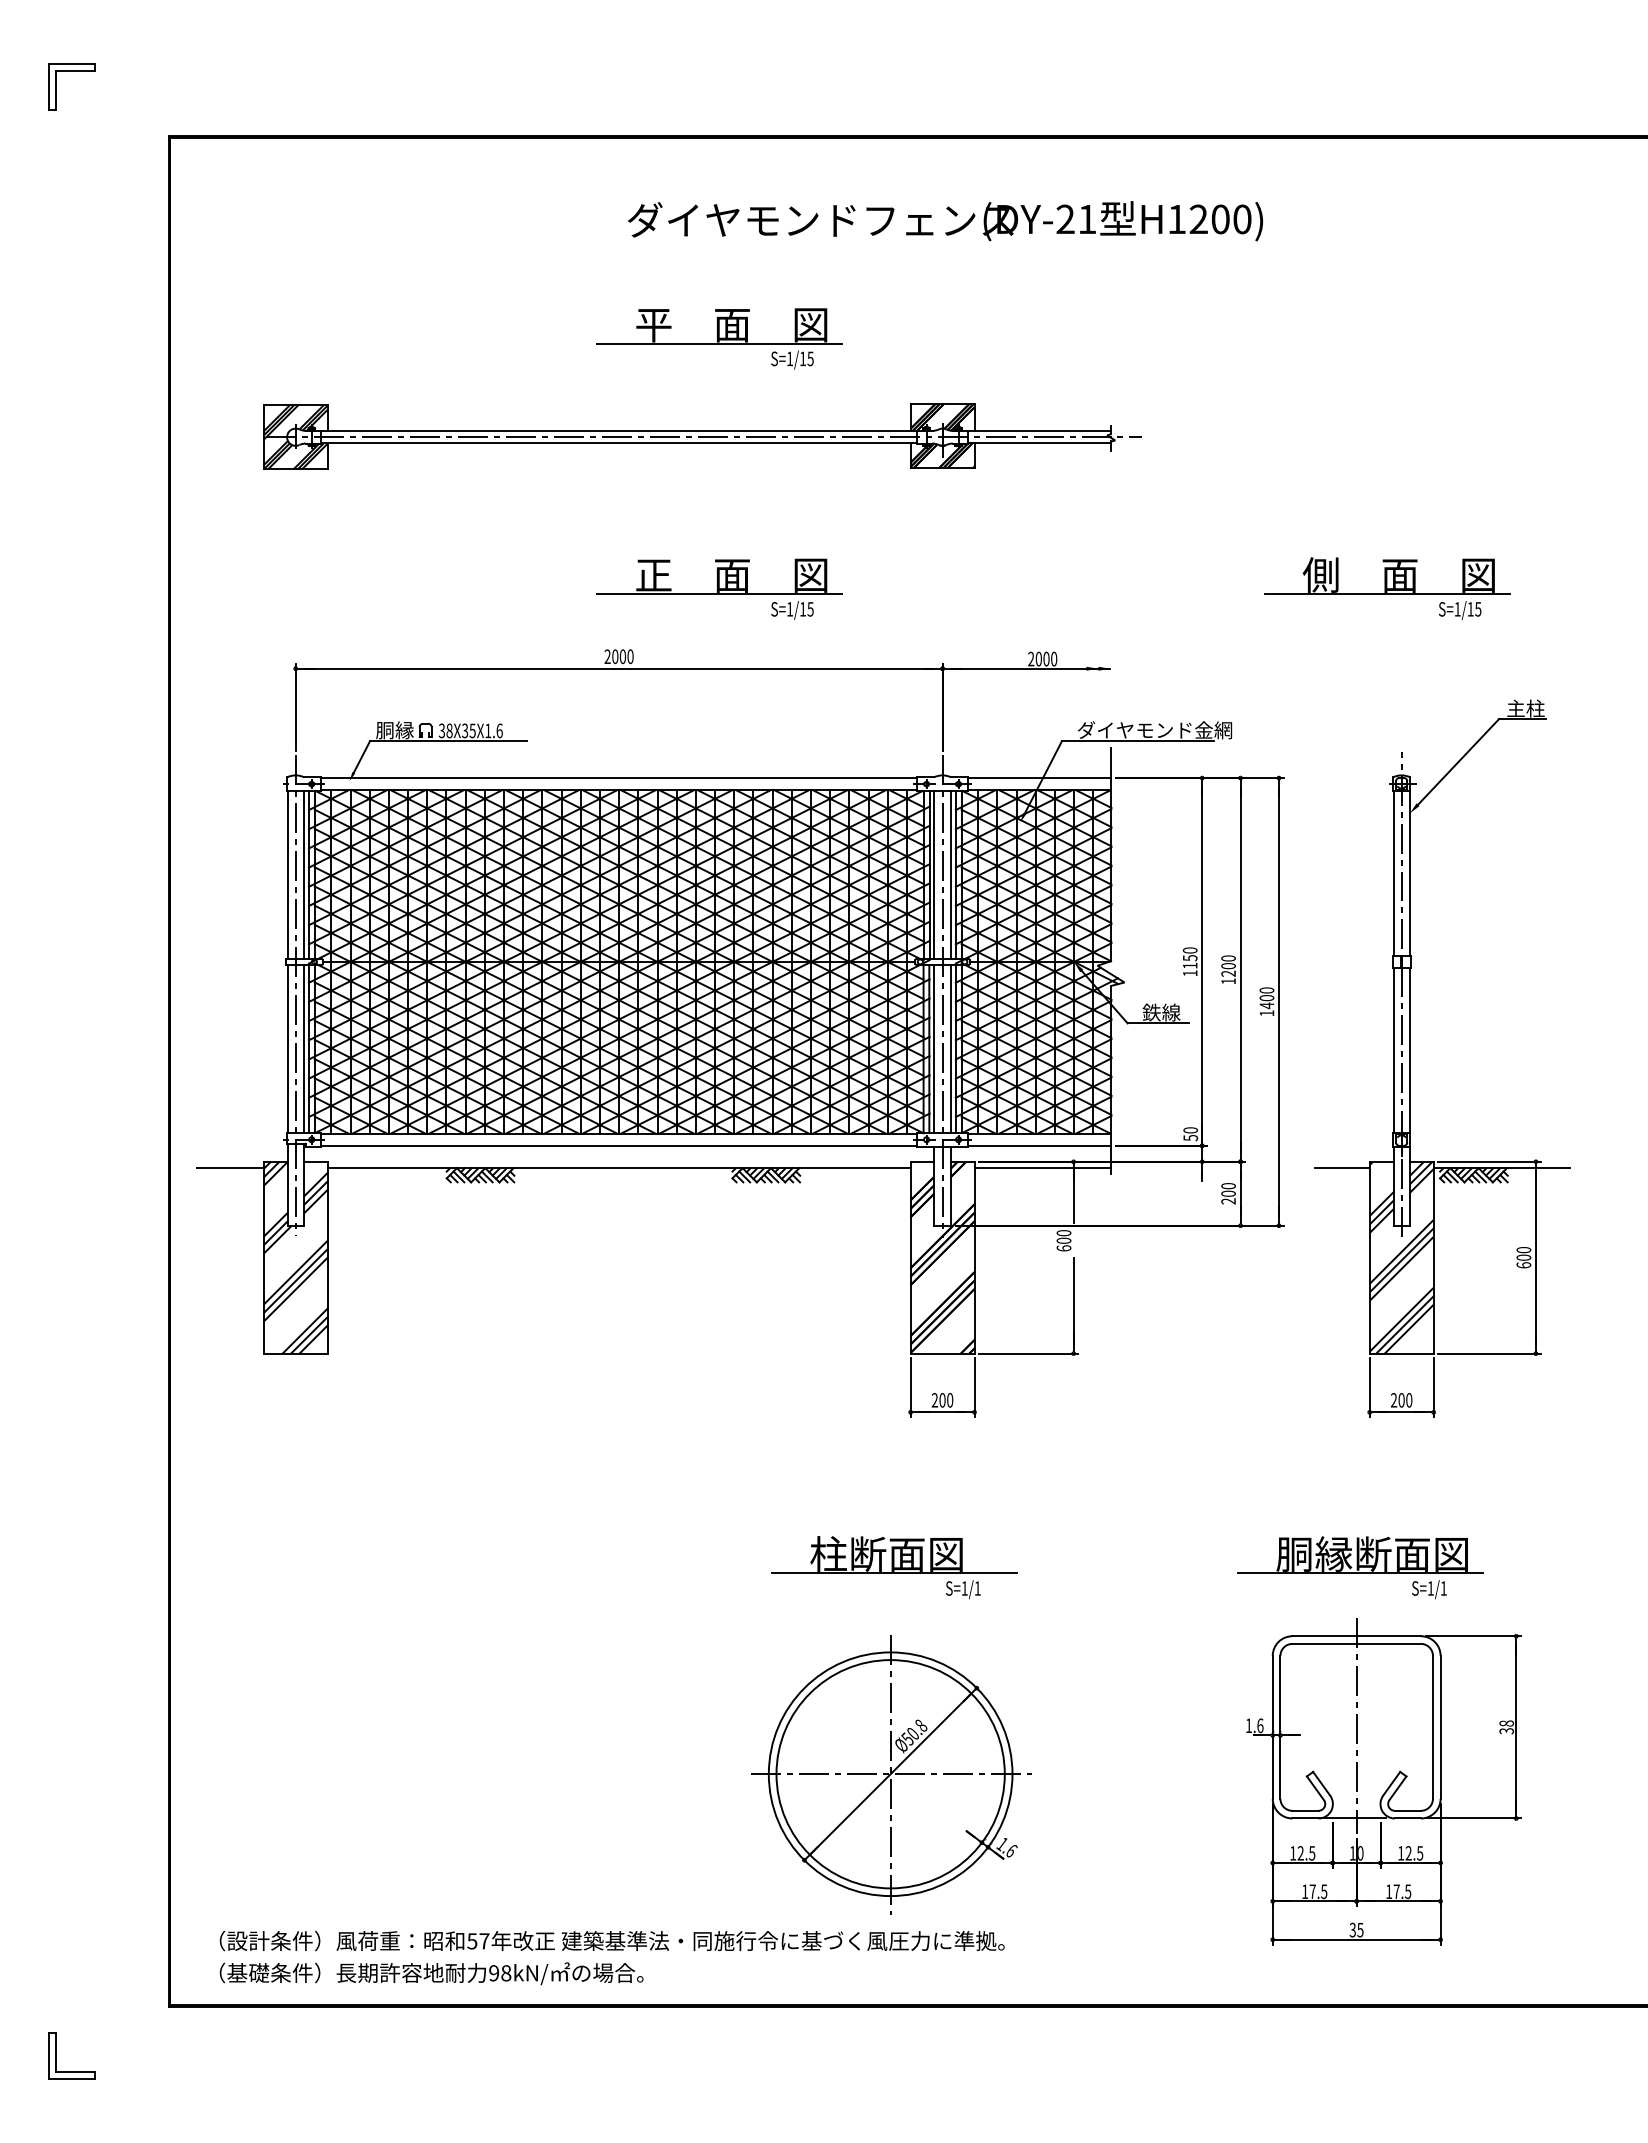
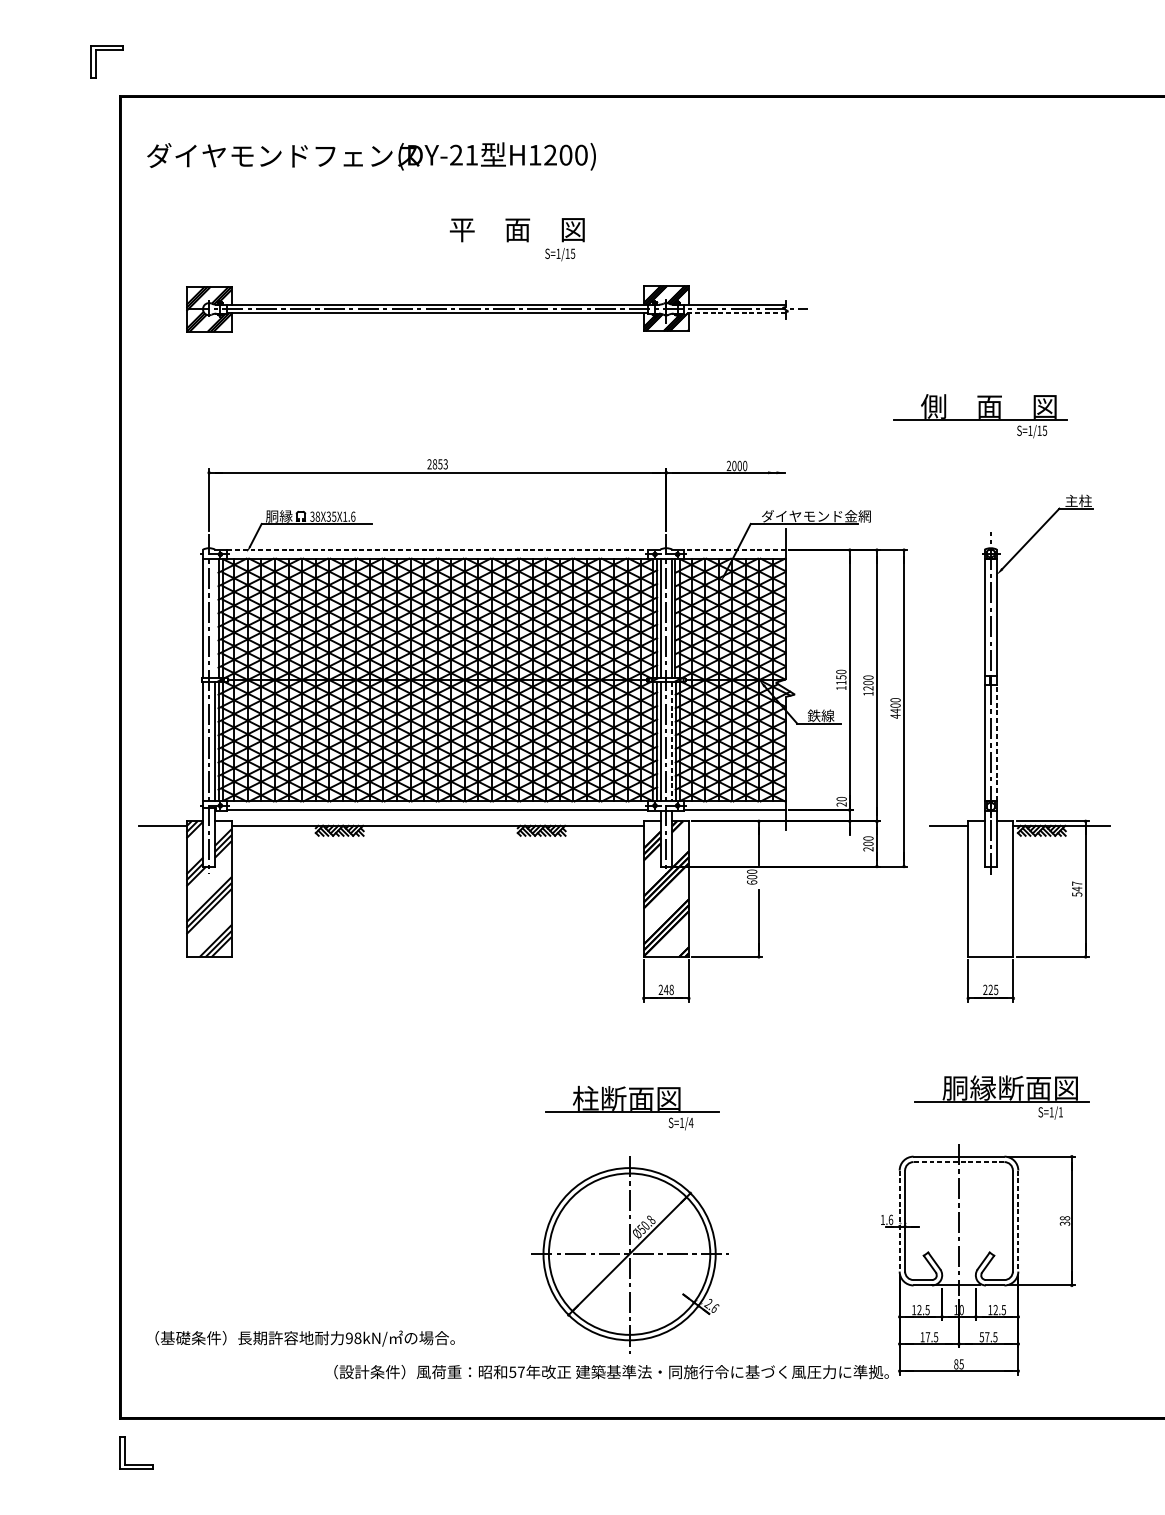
part: (71, 71) -> (106, 50), moved
text: (945, 221) -> (371, 156), moved
line: (719, 343) -> (508, 242), removed
line: (1039, 443) -> (734, 313), solid -> dashed
part: (719, 588) -> (508, 416), removed
text: (622, 656) -> (440, 464), 2000 -> 2853
line: (619, 778) -> (437, 550), solid -> dashed
line: (1039, 778) -> (734, 550), solid -> dashed
line: (303, 874) -> (214, 618), removed
text: (1266, 1013) -> (895, 716), 1400 -> 4400
line: (950, 1049) -> (671, 741), solid -> dashed
line: (1409, 1050) -> (996, 742), solid -> dashed
text: (1190, 1137) -> (841, 804), 50 -> 20
line: (1042, 1168) -> (736, 826), removed
hatch: (1401, 1257) -> (990, 888), removed
text: (1523, 1257) -> (1076, 888), 600 -> 547
text: (946, 1400) -> (669, 990), 200 -> 248
text: (1405, 1400) -> (993, 990), 200 -> 225
part: (1360, 1567) -> (1001, 1097), moved
text: (977, 1588) -> (690, 1122), S=1/1 -> S=1/4
line: (1356, 1643) -> (958, 1161), solid -> dashed
line: (1272, 1727) -> (899, 1221), solid -> dashed
line: (1440, 1727) -> (1018, 1221), solid -> dashed
text: (1001, 1844) -> (707, 1303), 1.6 -> 2.6
text: (1388, 1891) -> (981, 1337), 17.5 -> 57.5
text: (1352, 1930) -> (956, 1364), 35 -> 85
text: (611, 1940) -> (611, 1371), moved
text: (431, 1973) -> (305, 1338), moved
part: (56, 2055) -> (125, 1452), moved

